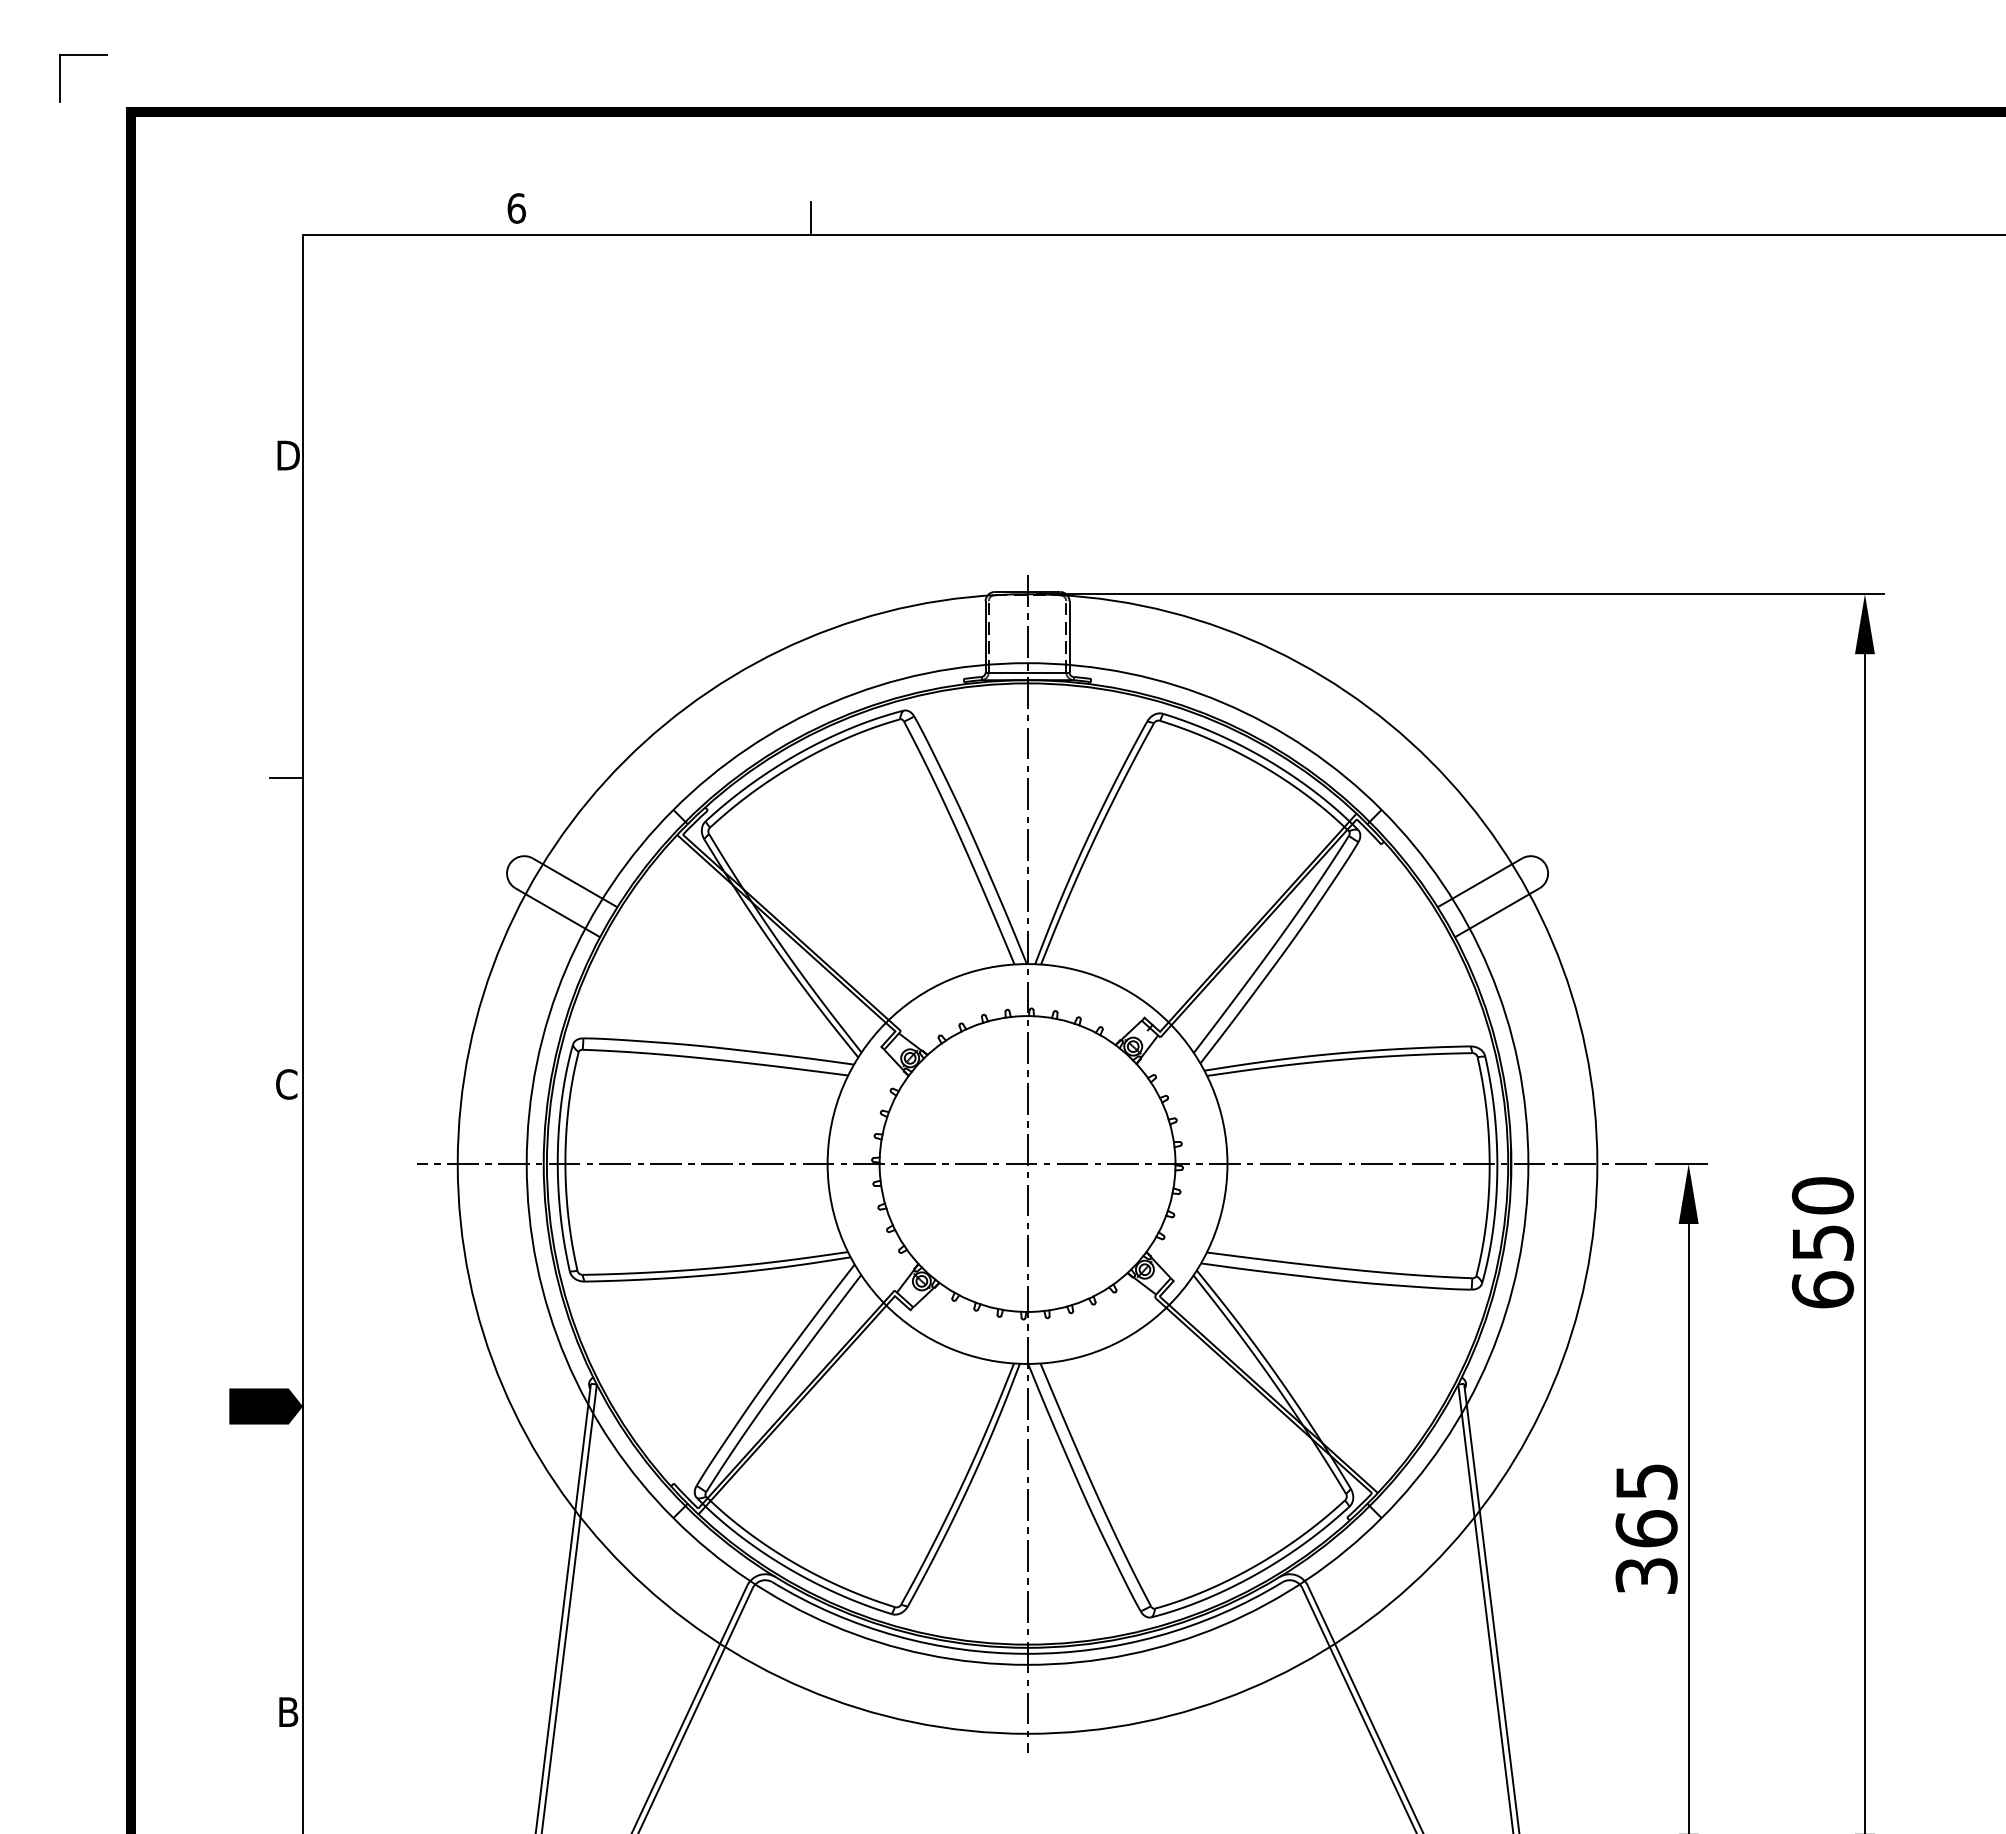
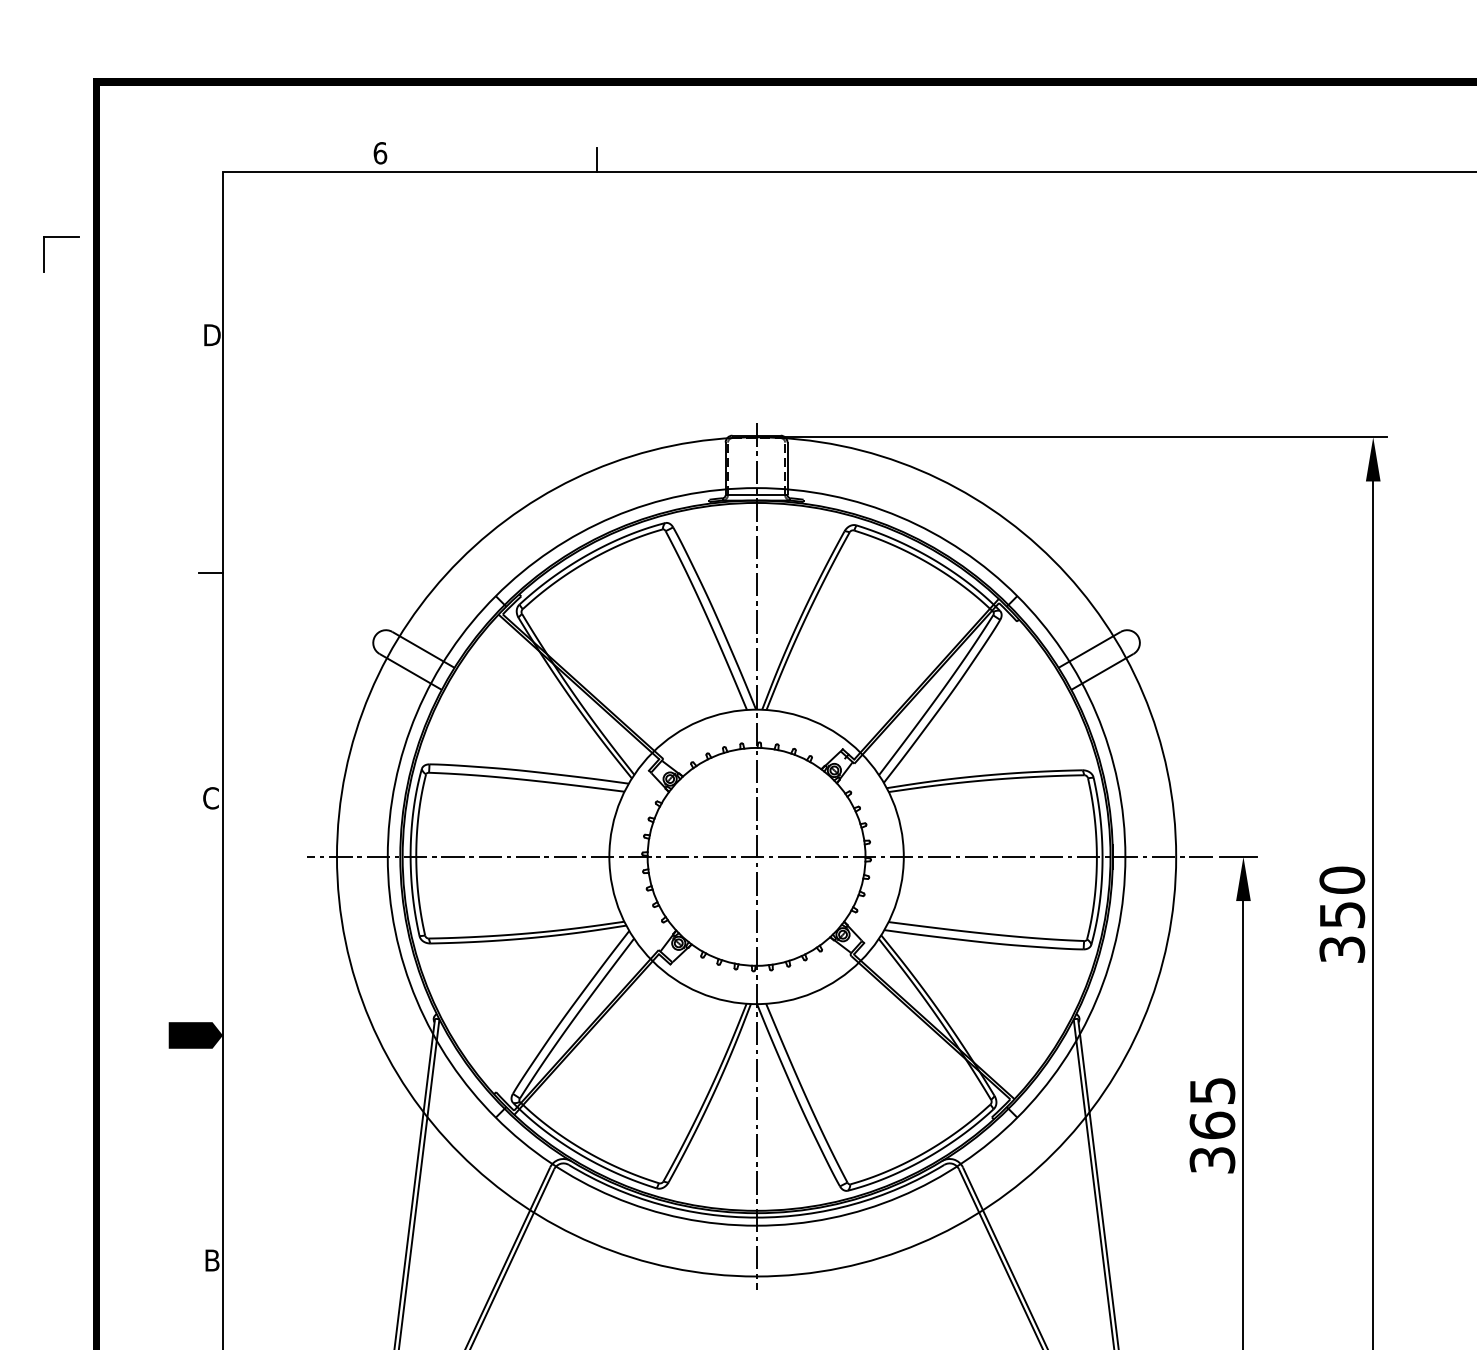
part: (83, 55) -> (61, 237), moved
text: (1822, 1289) -> (1341, 949), 650 -> 350

